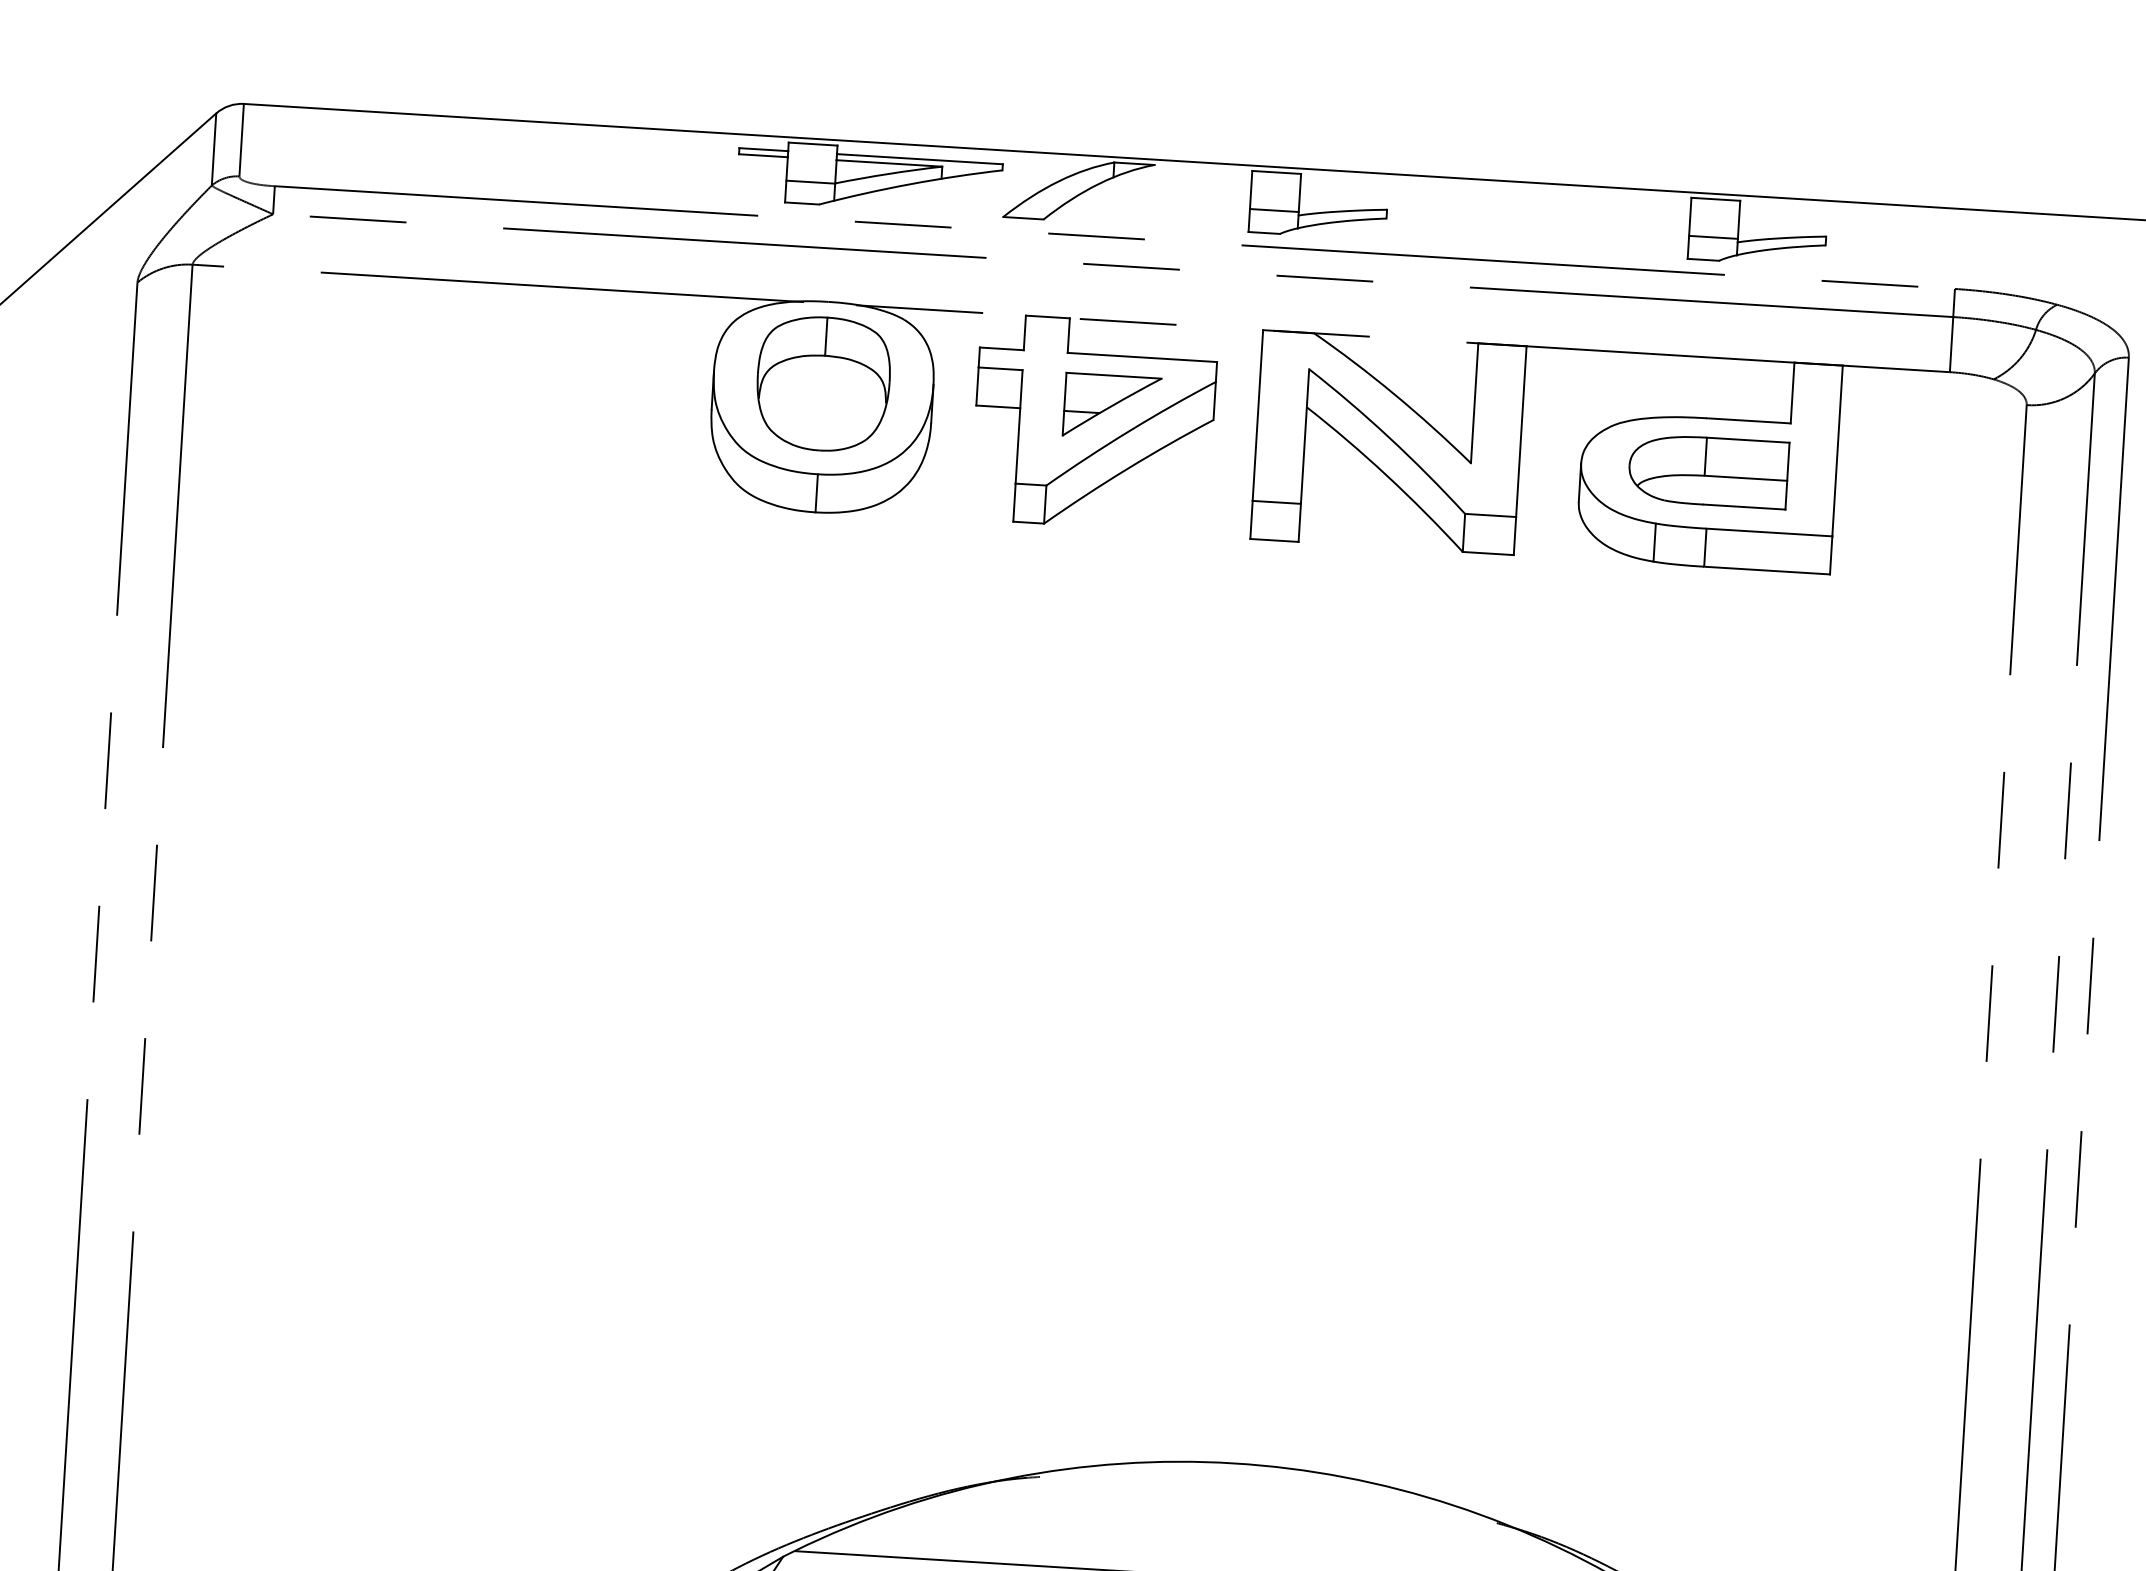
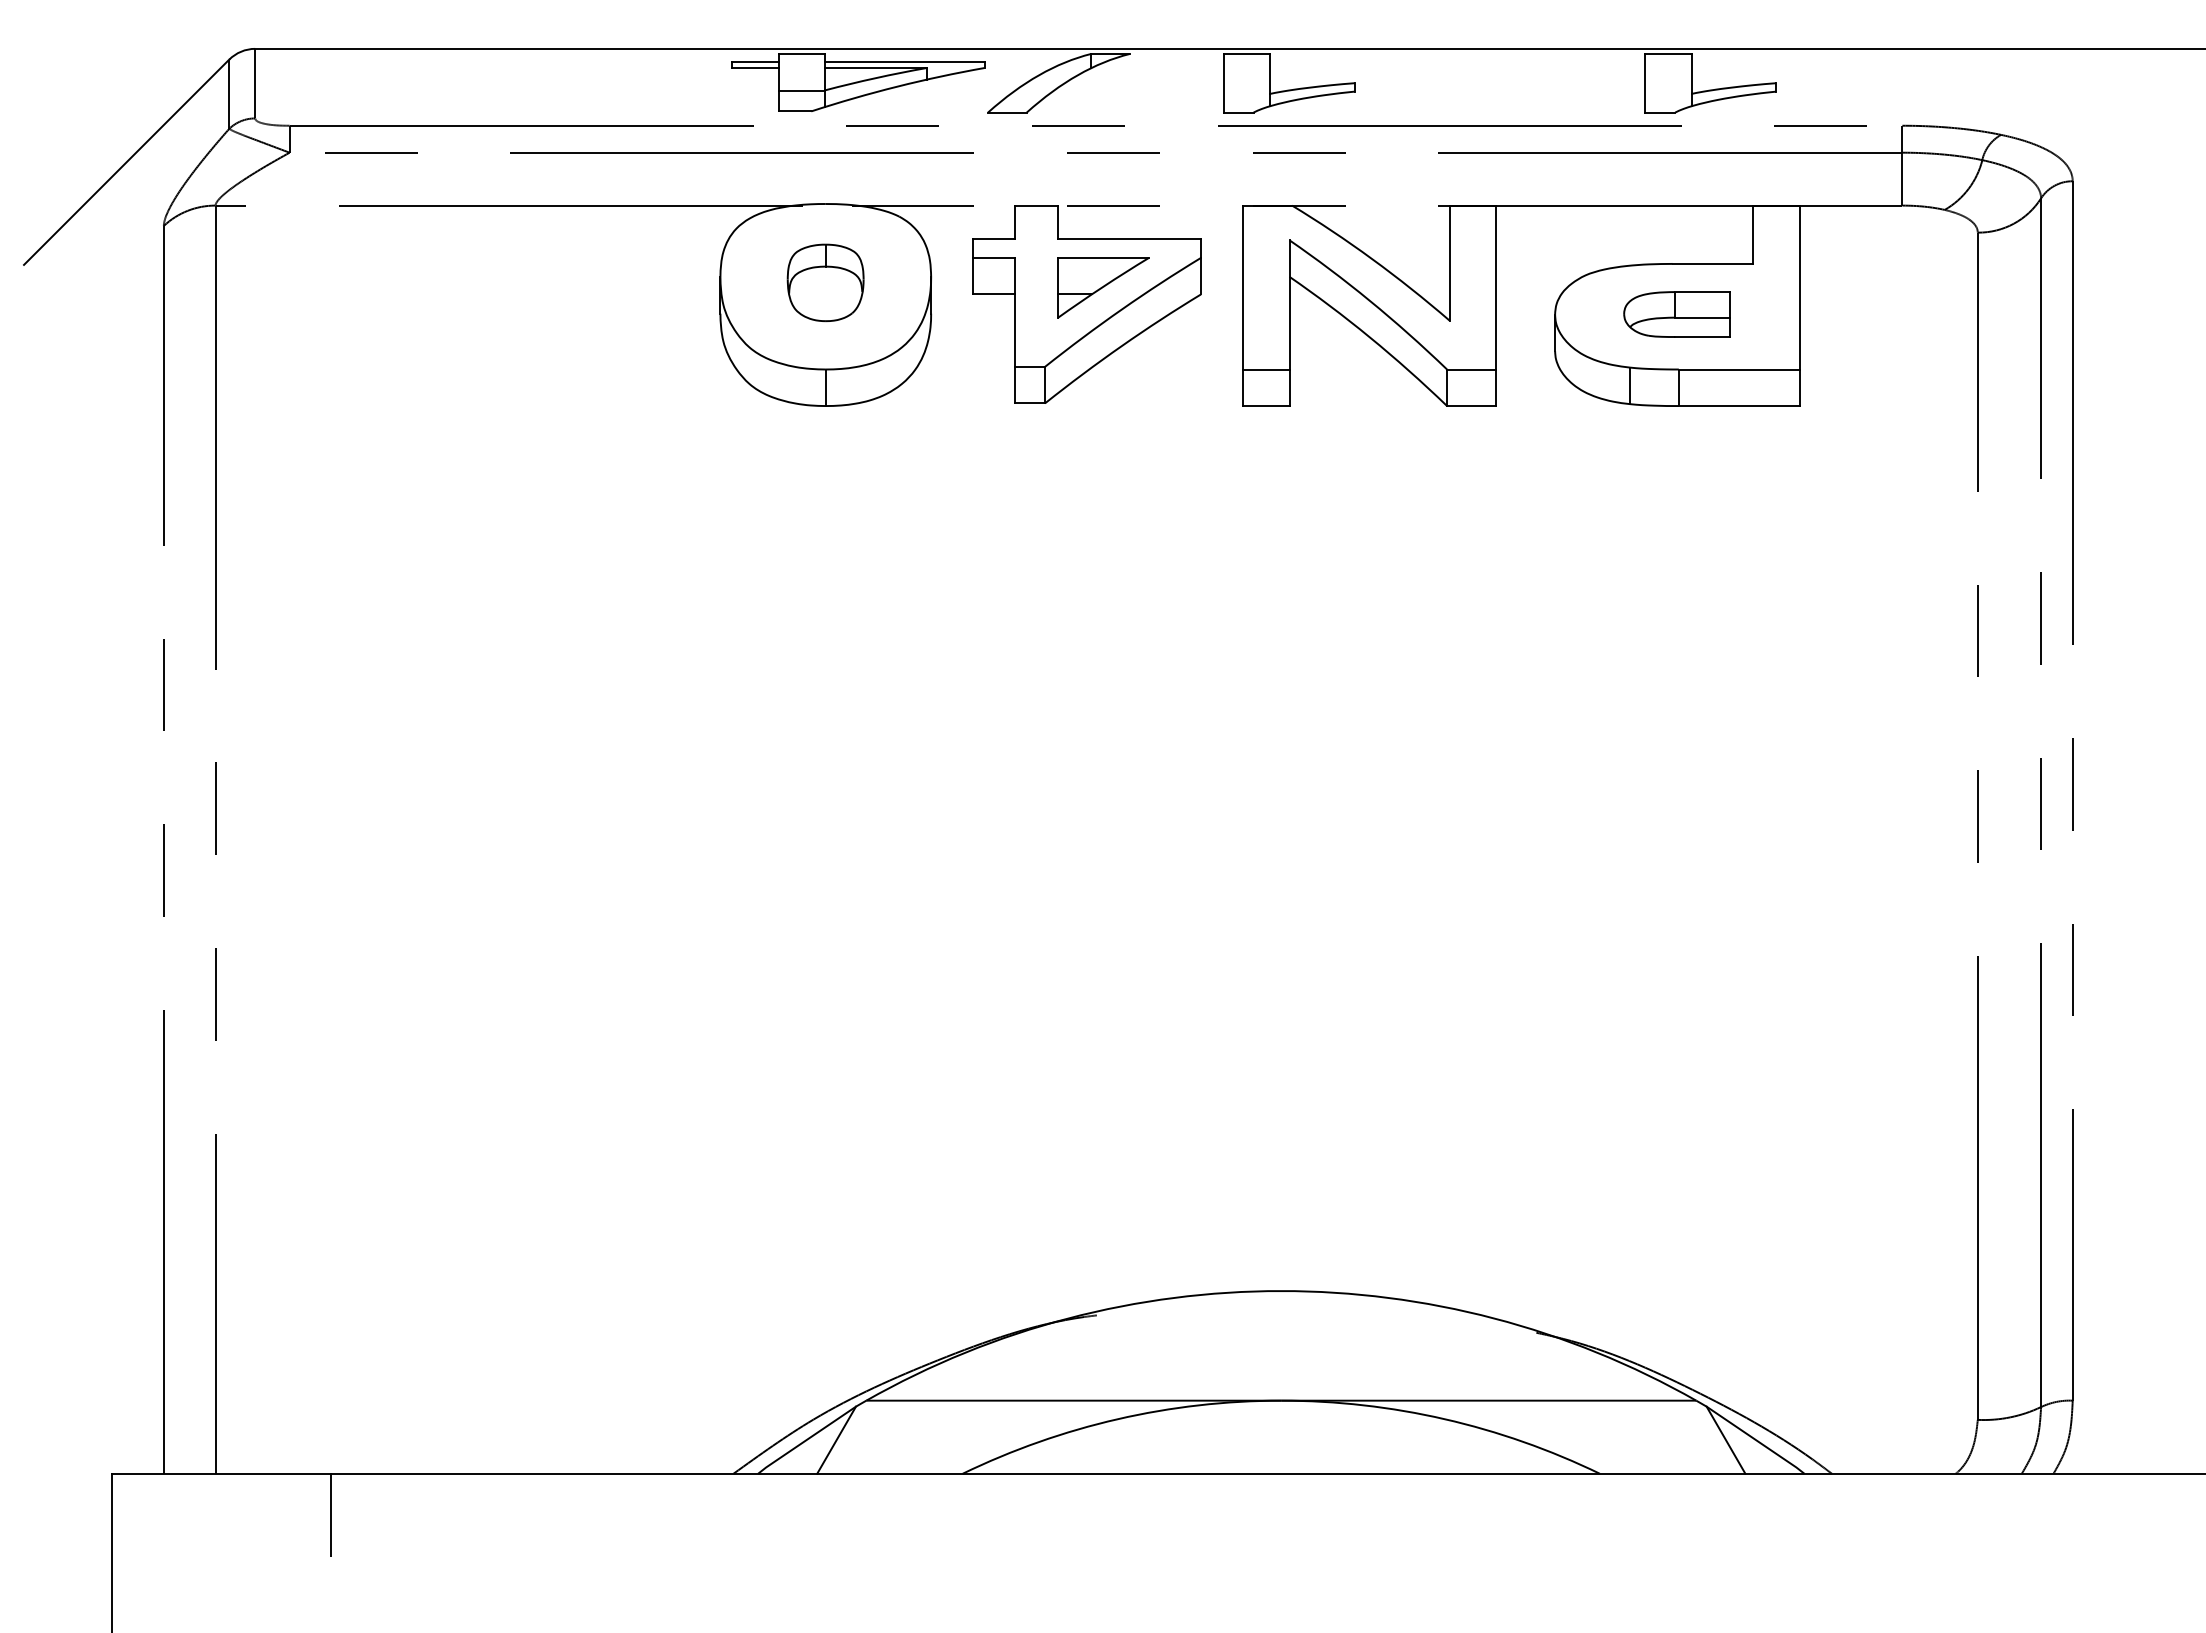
line: (1273, 210) -> (1246, 90), removed
line: (1713, 237) -> (1668, 90), removed
part: (823, 383) -> (825, 282), size x0.6
part: (1707, 471) -> (1676, 314), size x0.7

